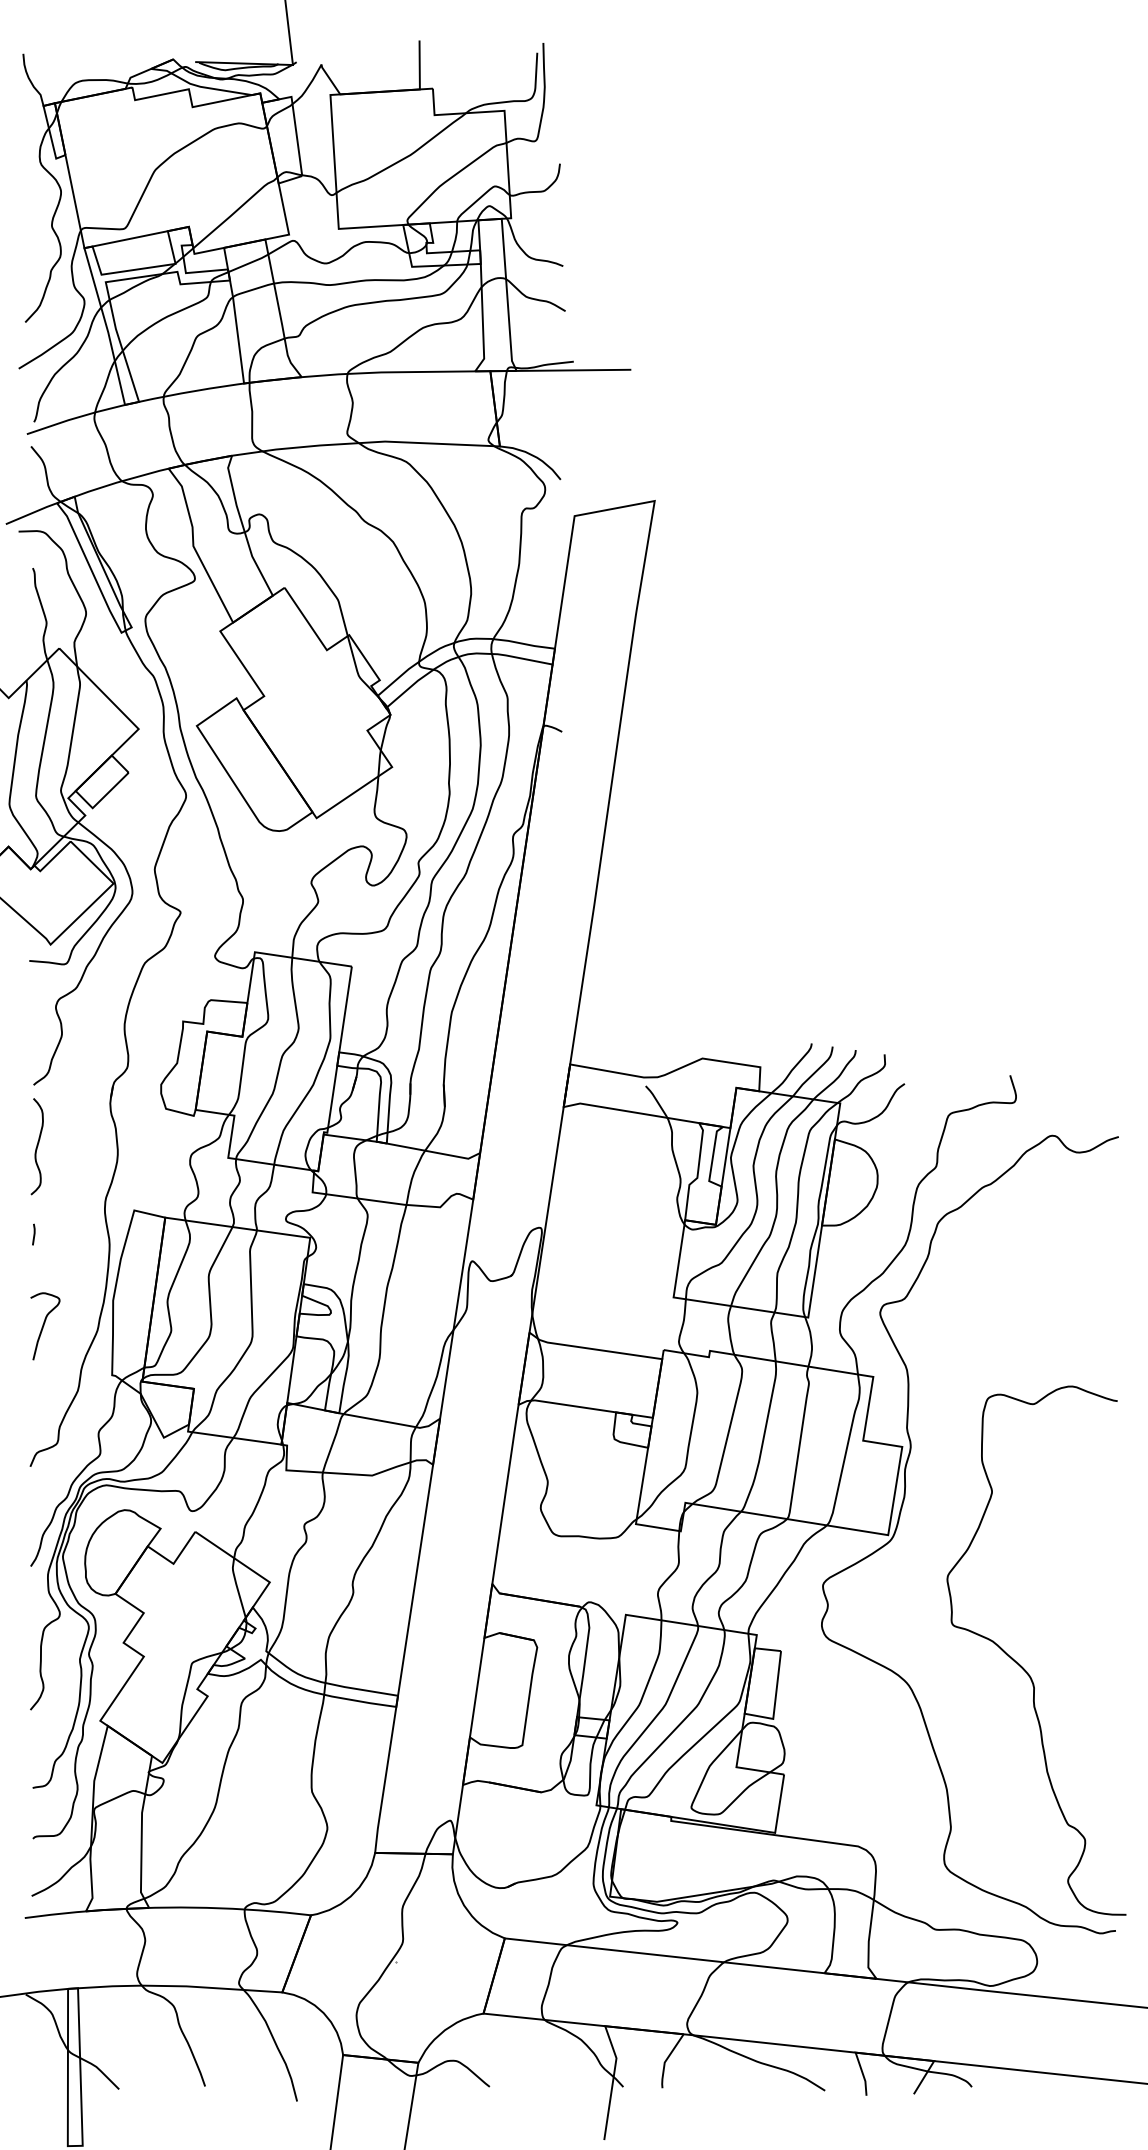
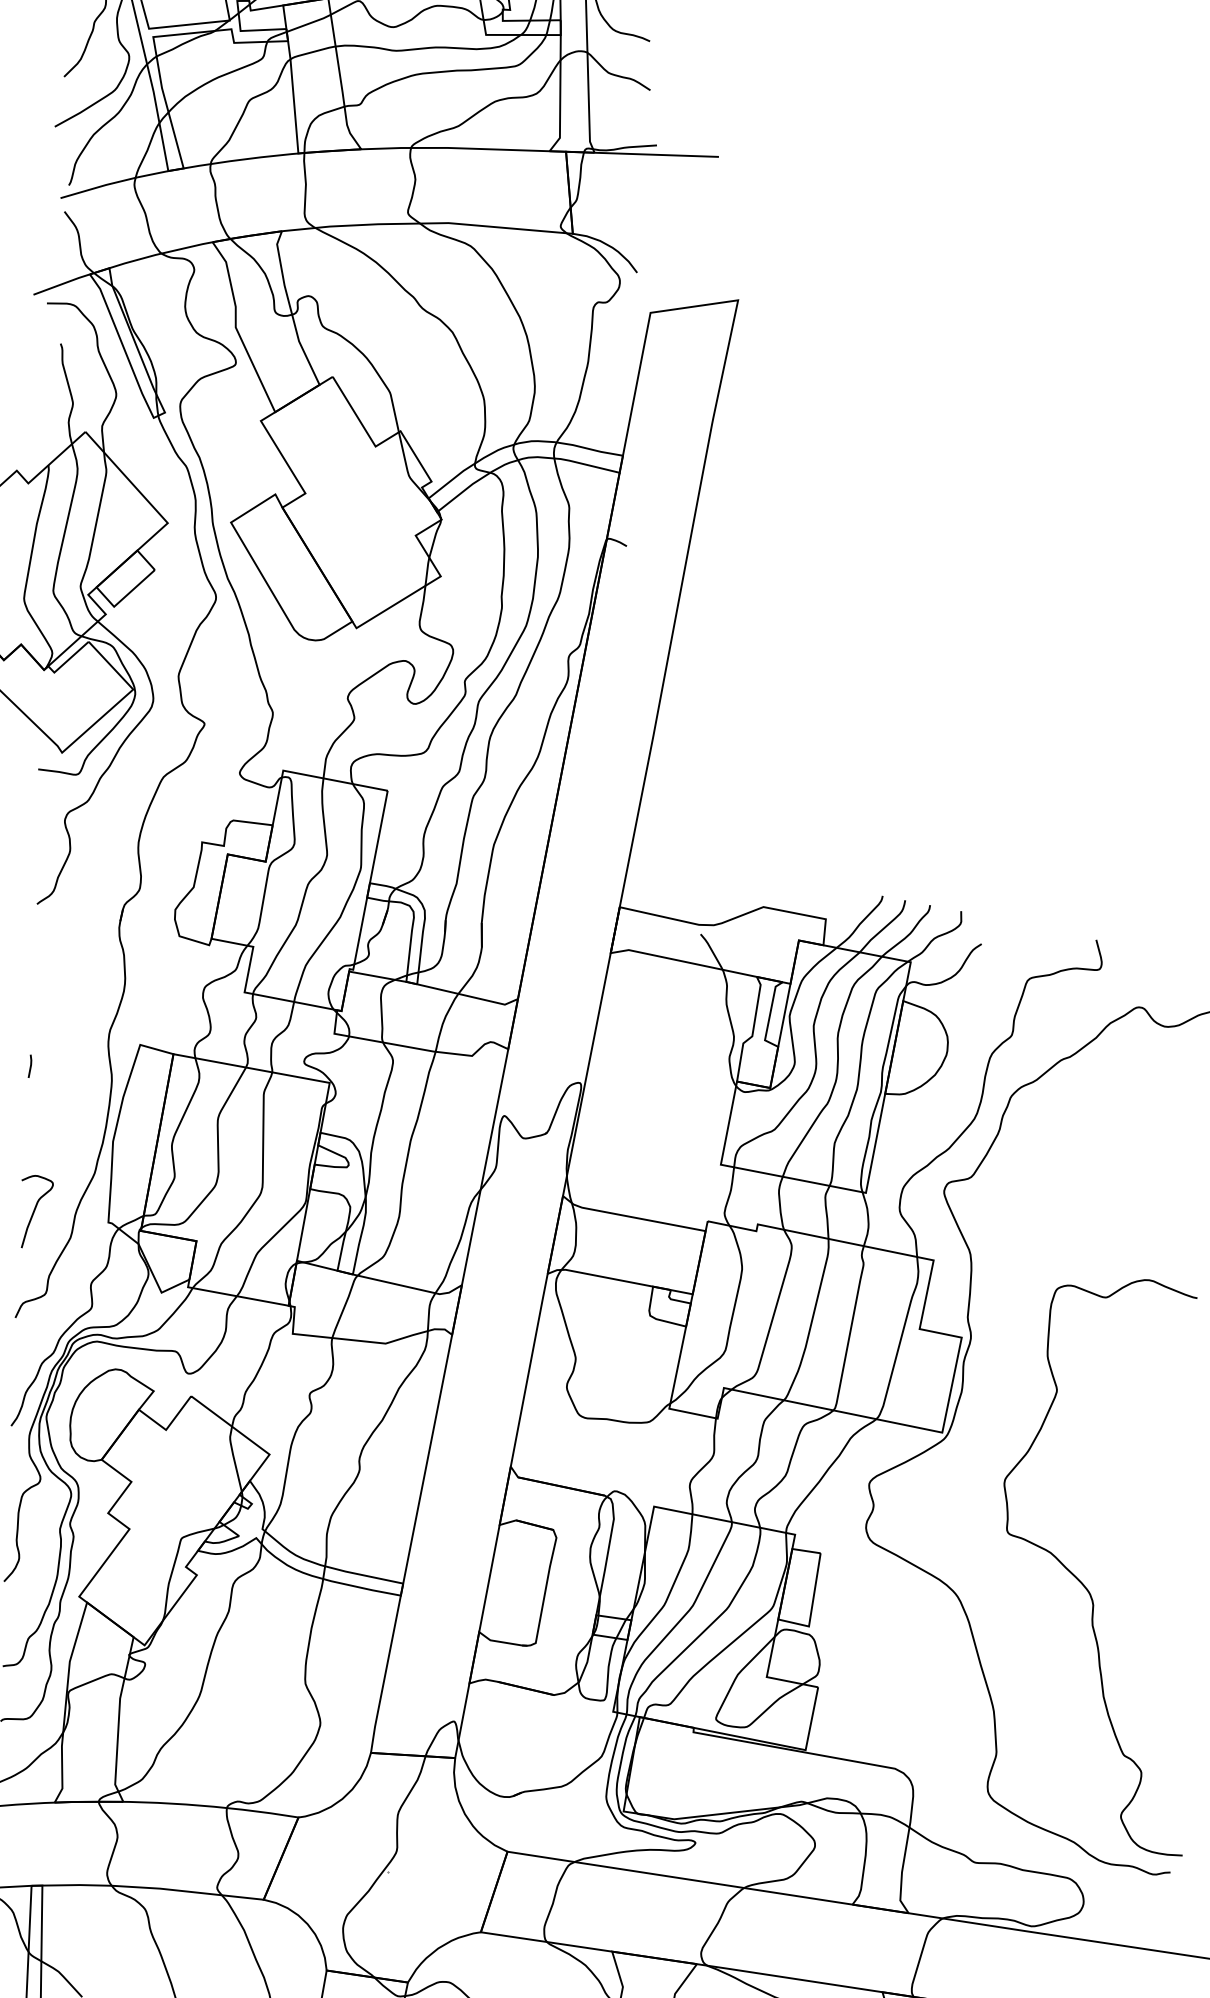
curve: (36, 1146) -> (37, 970), removed
curve: (44, 1325) -> (35, 1210), moved

